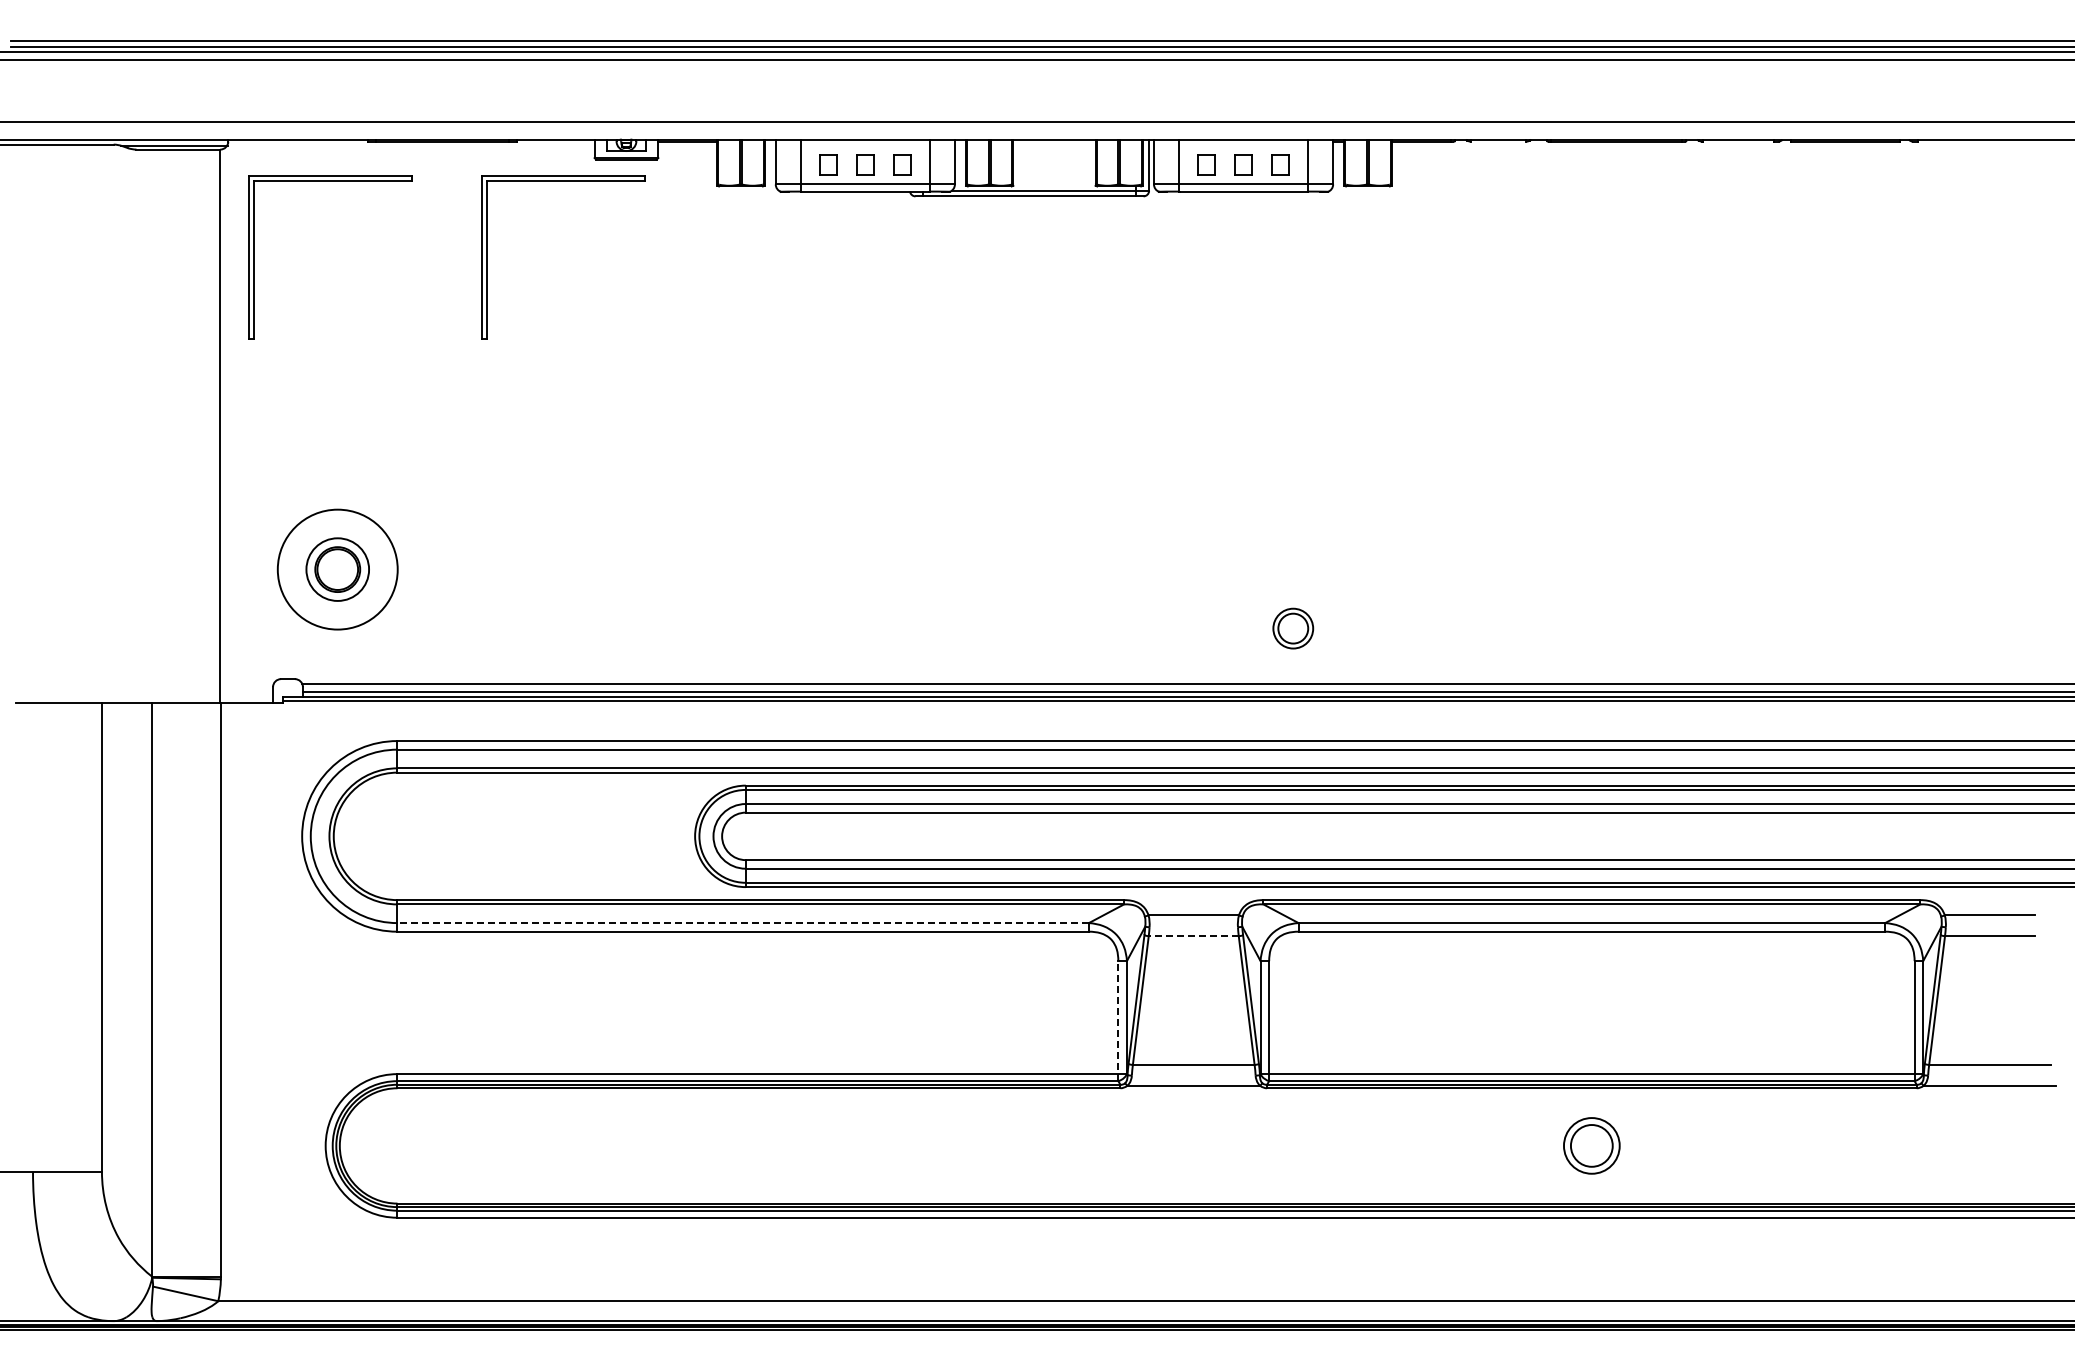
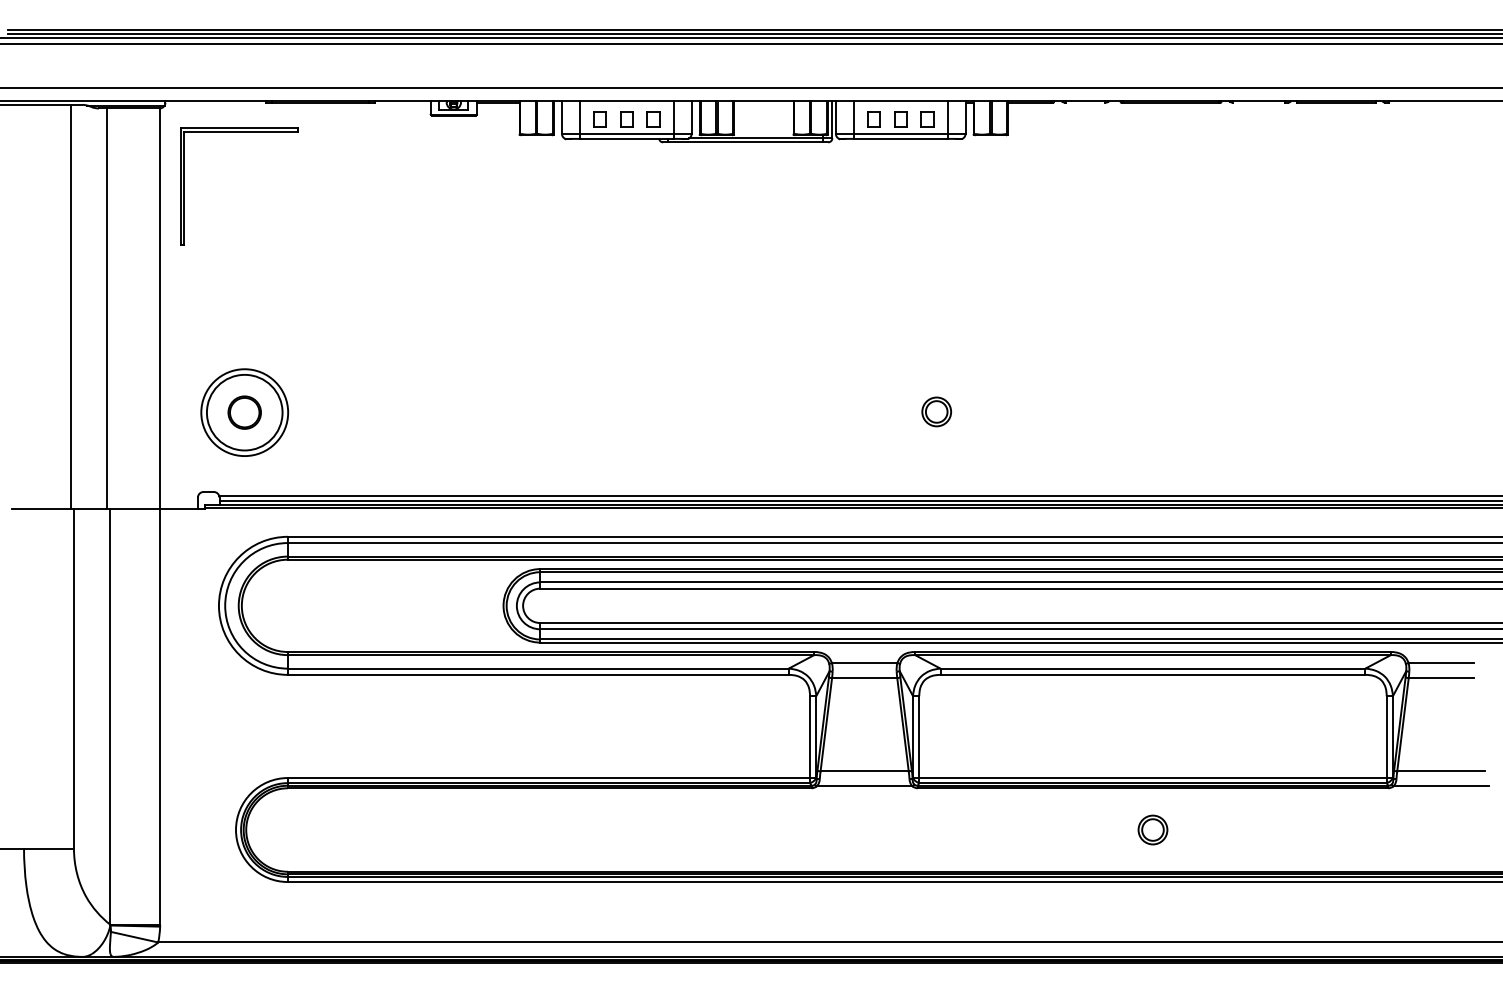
part: (563, 181) -> (408, 131), removed
line: (97, 423) -> (70, 306), added
line: (147, 426) -> (106, 309), added
circle: (337, 569) -> (244, 412), size x1.67
part: (1293, 628) -> (936, 411), moved
line: (743, 923) -> (538, 668), dashed -> solid
line: (1193, 936) -> (864, 678), dashed -> solid
line: (1118, 1020) -> (810, 739), dashed -> solid
part: (1591, 1145) -> (1152, 829), size x0.71

